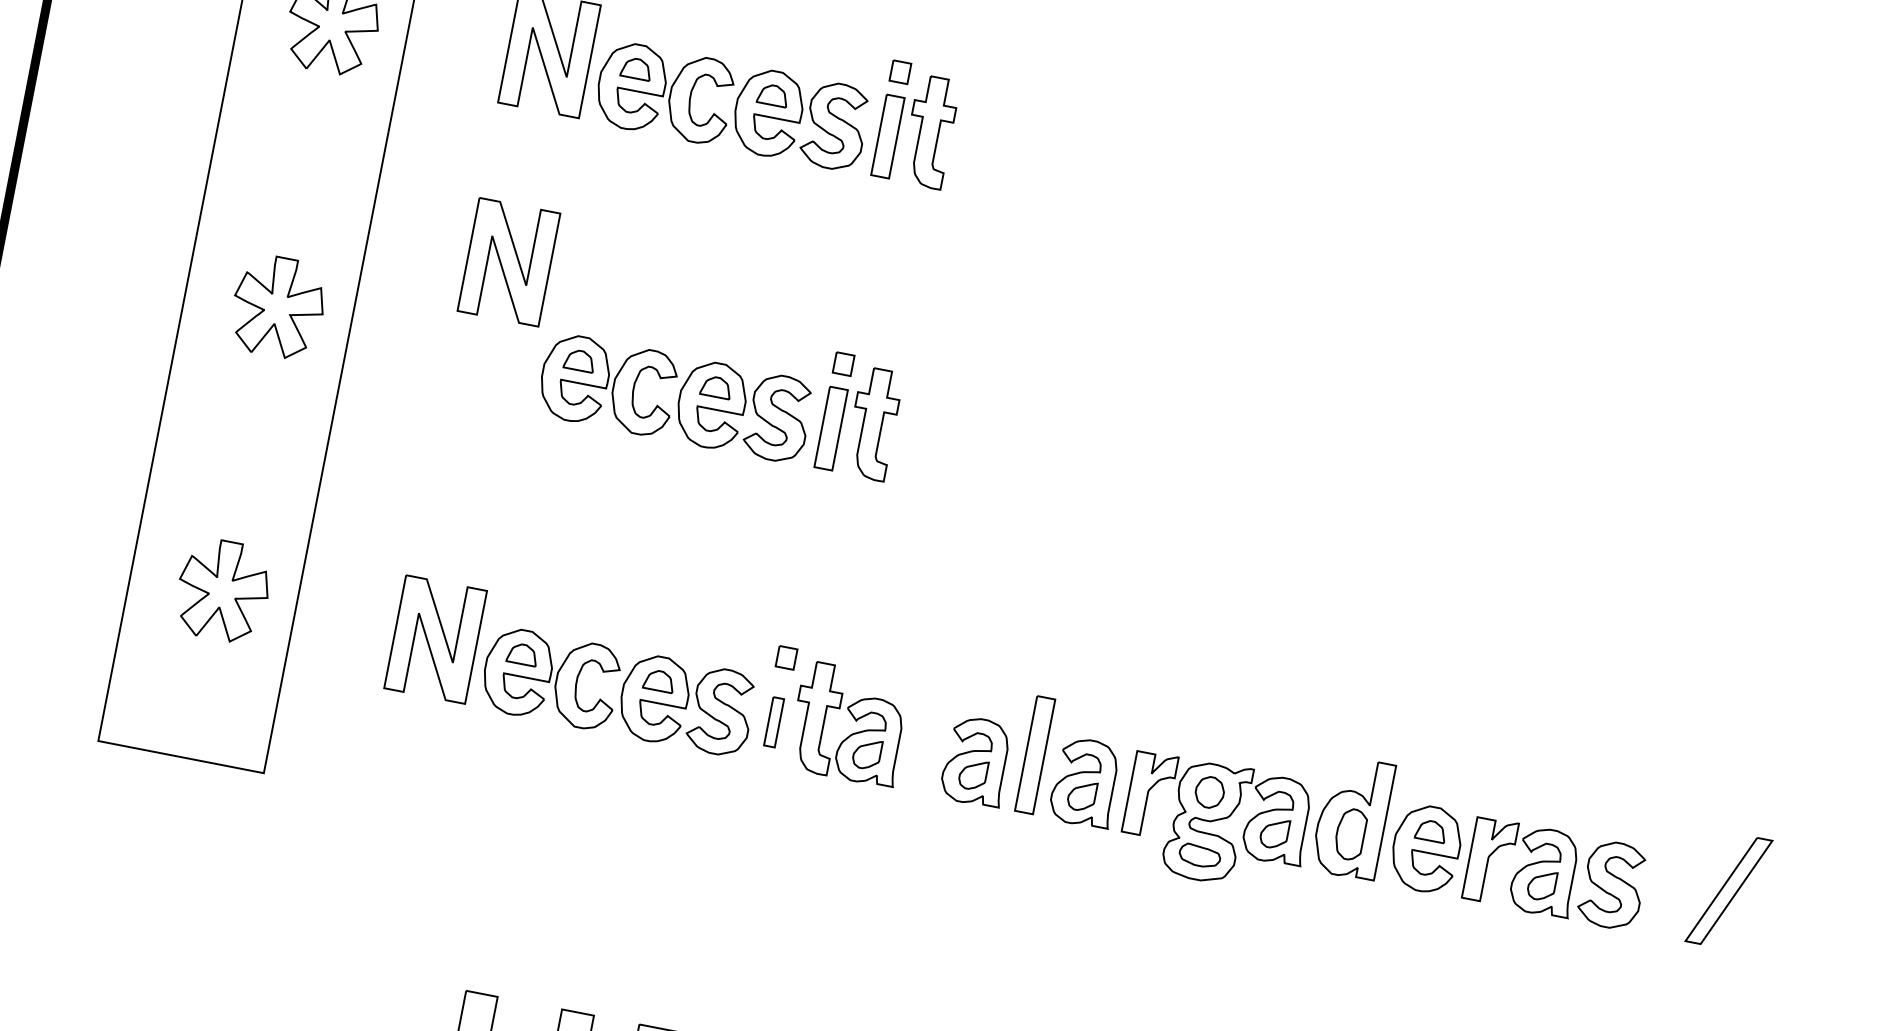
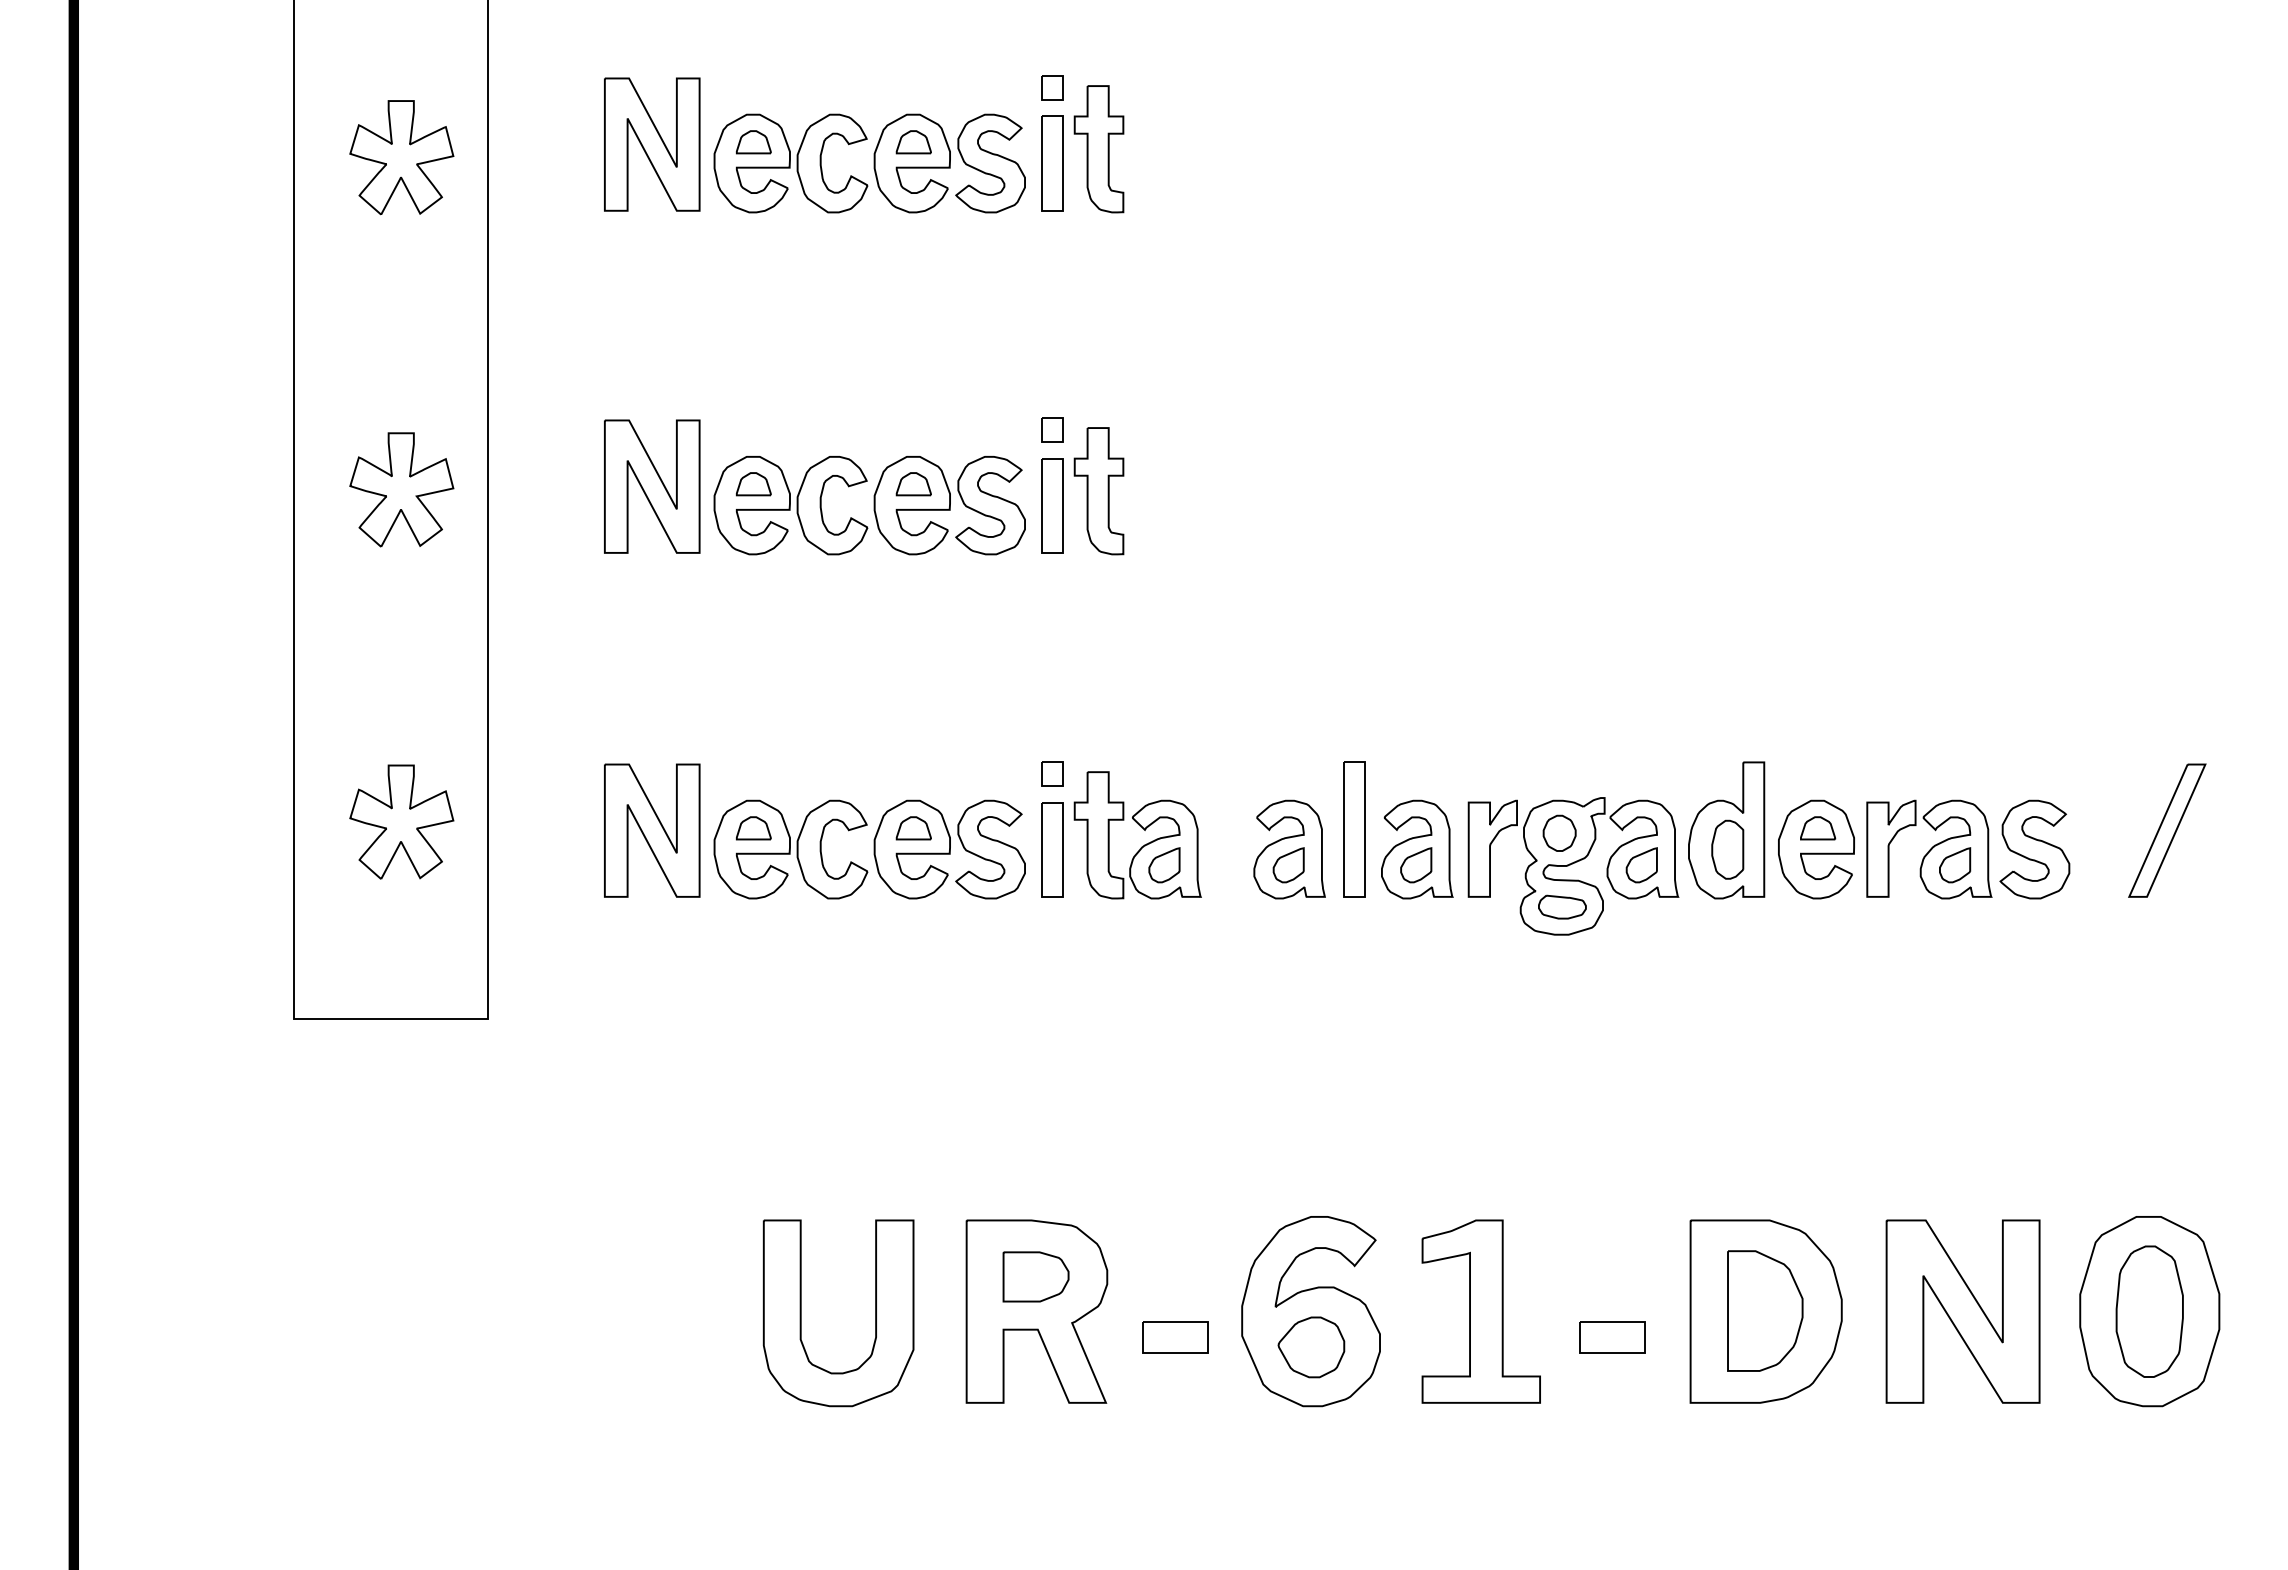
part: (509, 262) -> (652, 486), moved
part: (774, 722) -> (1052, 849), size x1.67

